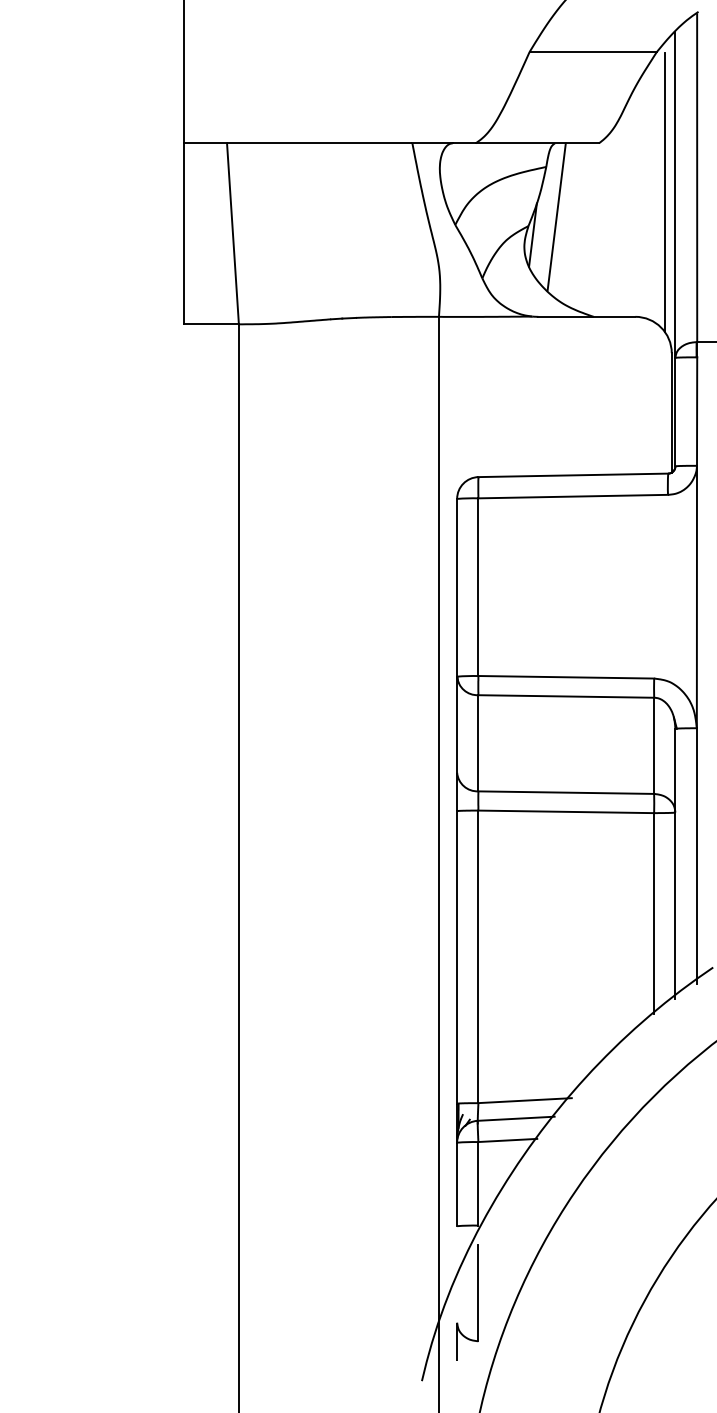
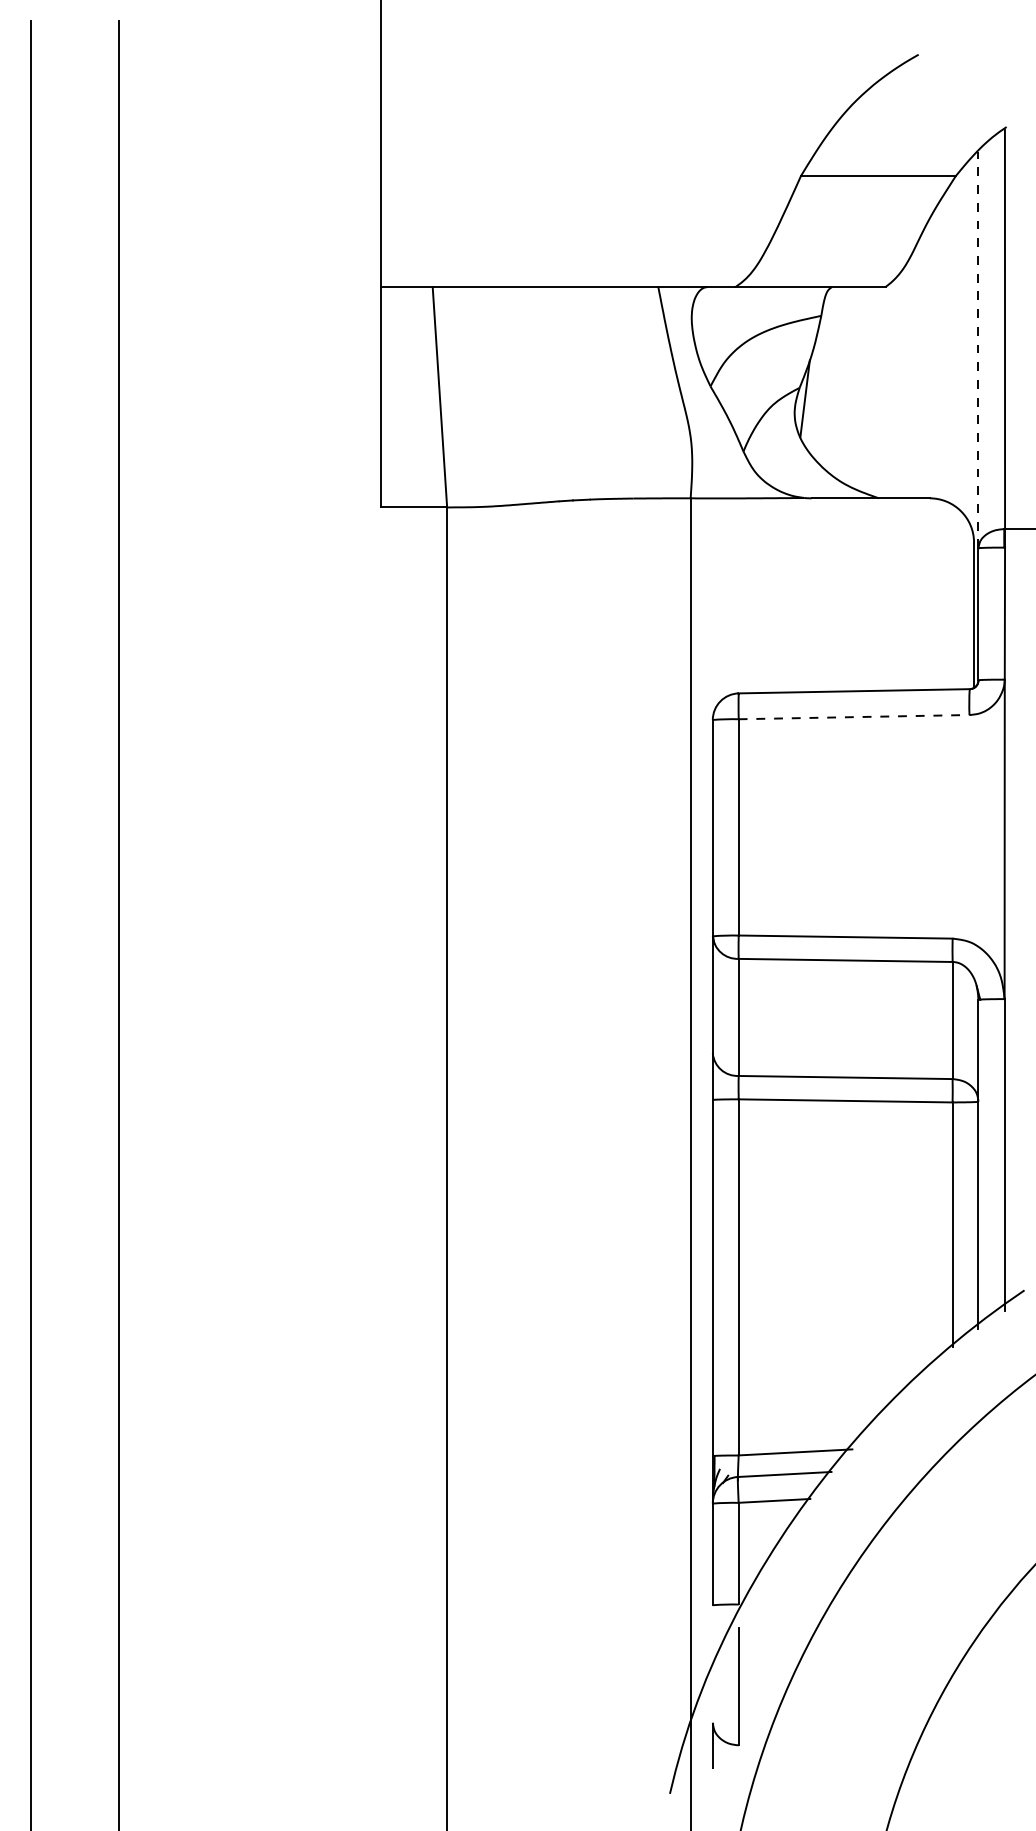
line: (664, 192) -> (965, 346), removed
line: (675, 194) -> (978, 349), solid -> dashed
line: (556, 216) -> (833, 376), removed
line: (573, 496) -> (854, 717), solid -> dashed

